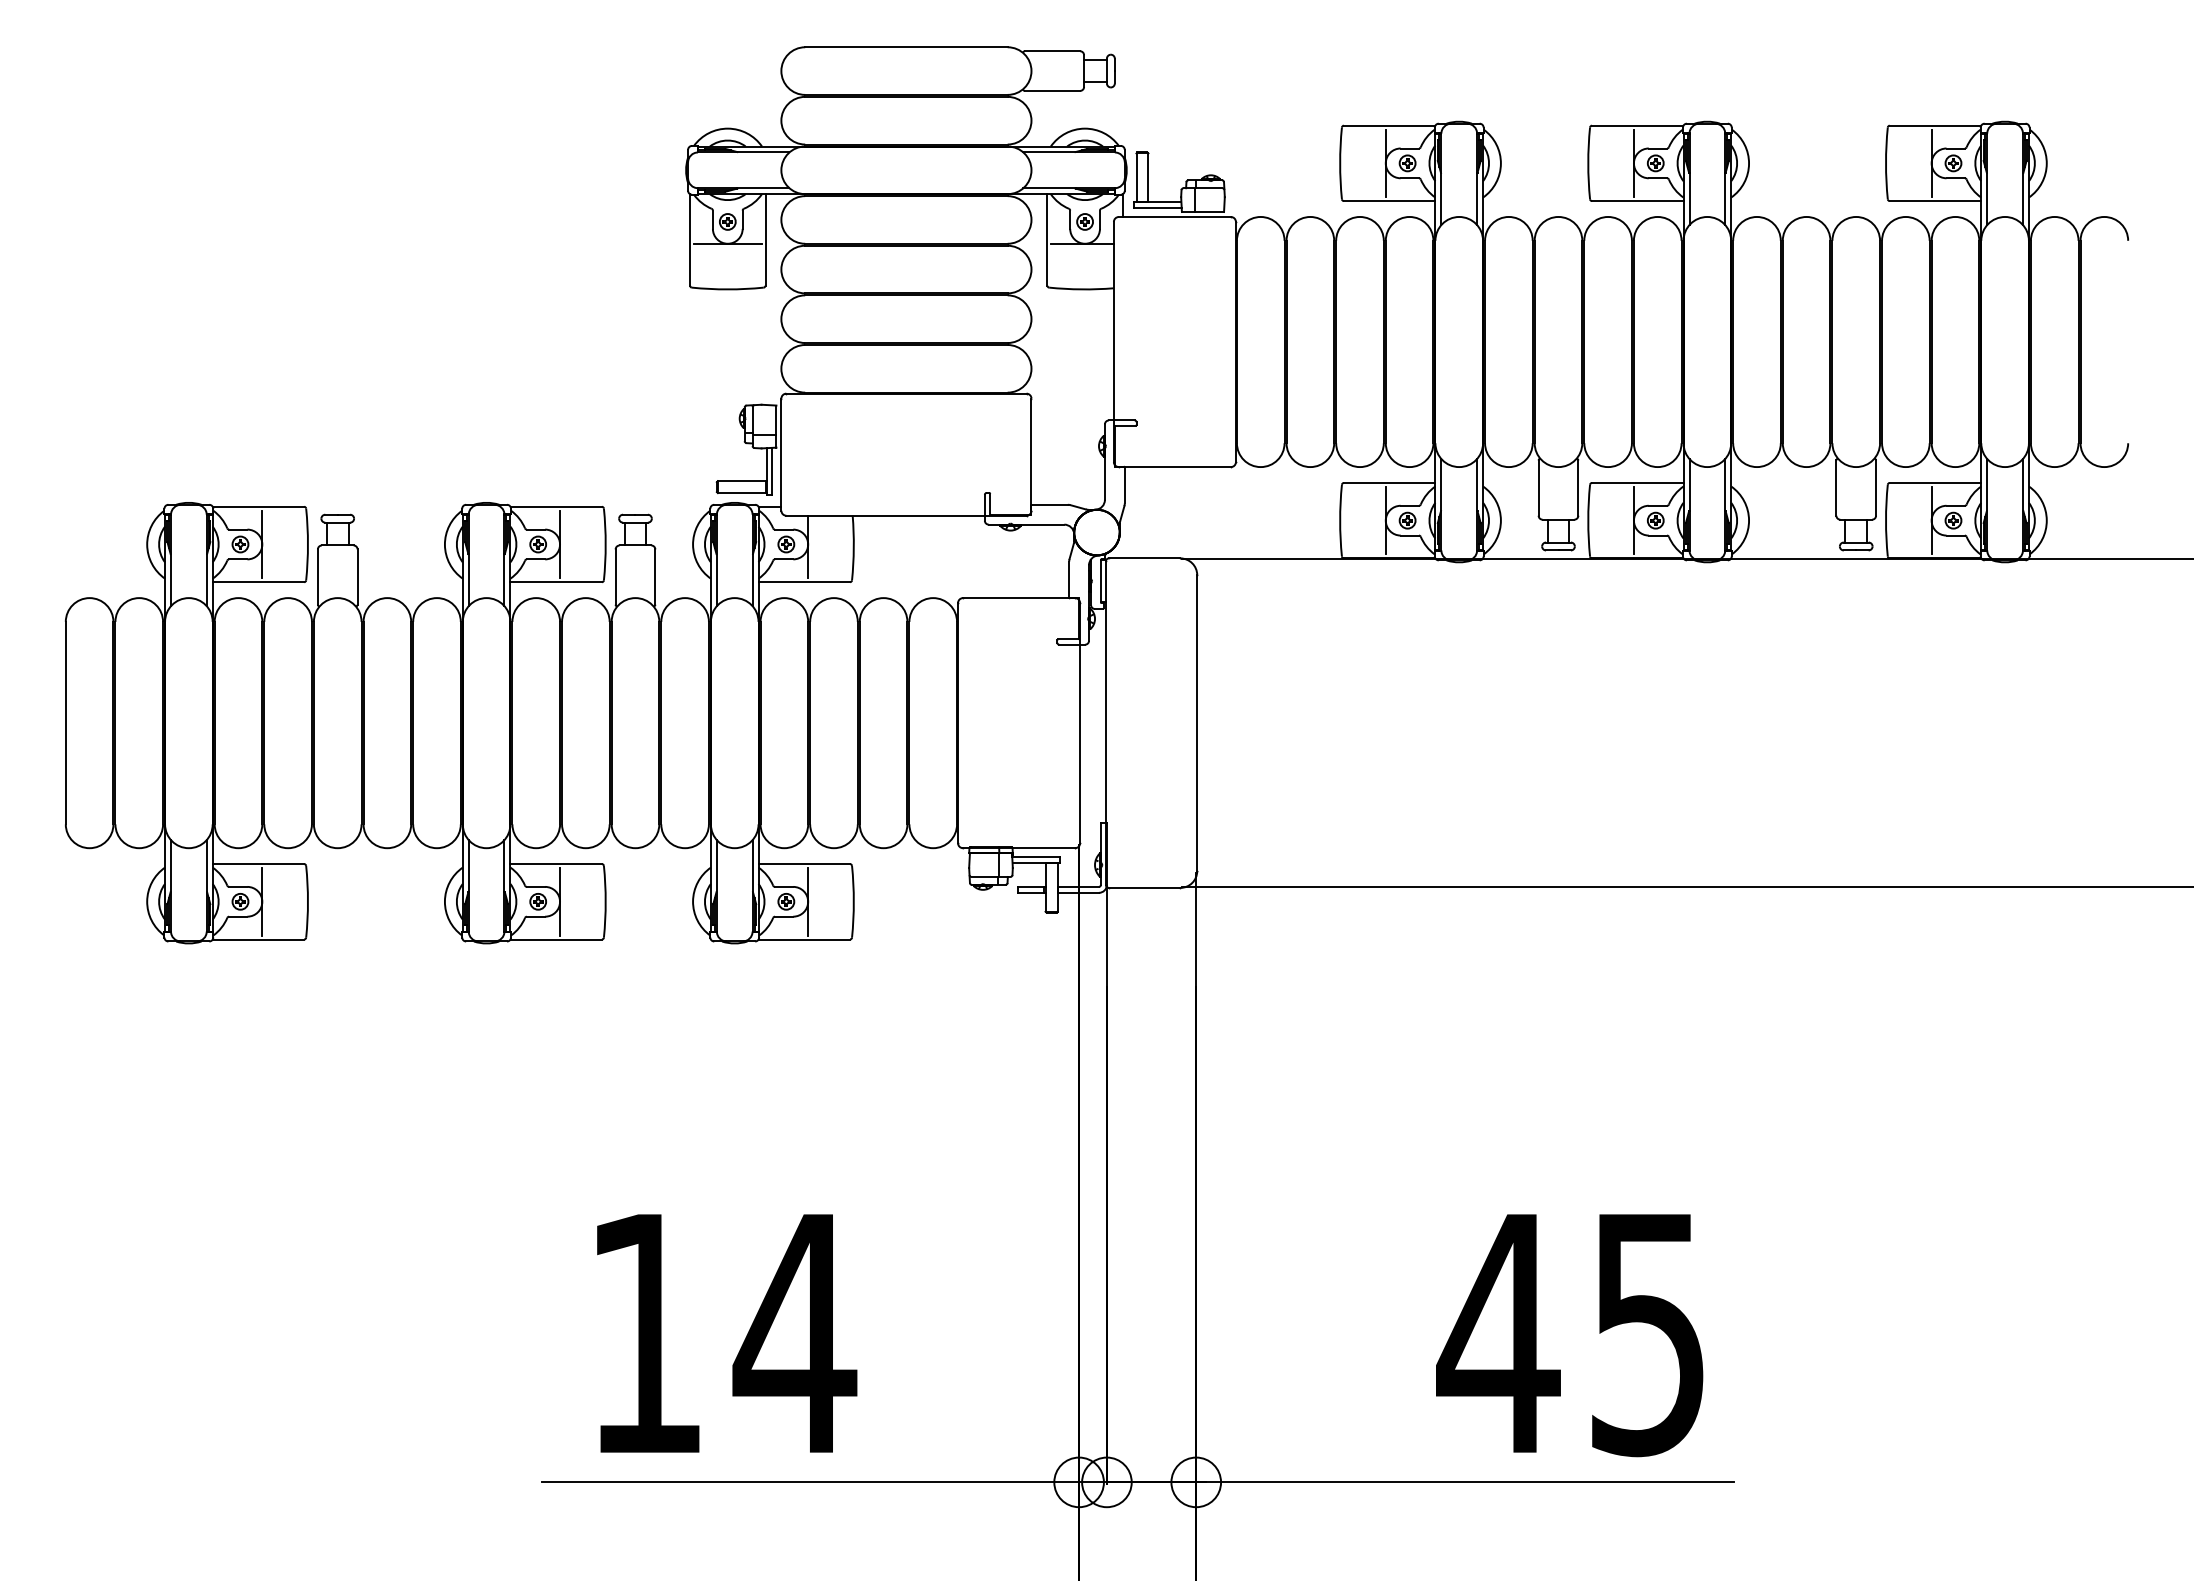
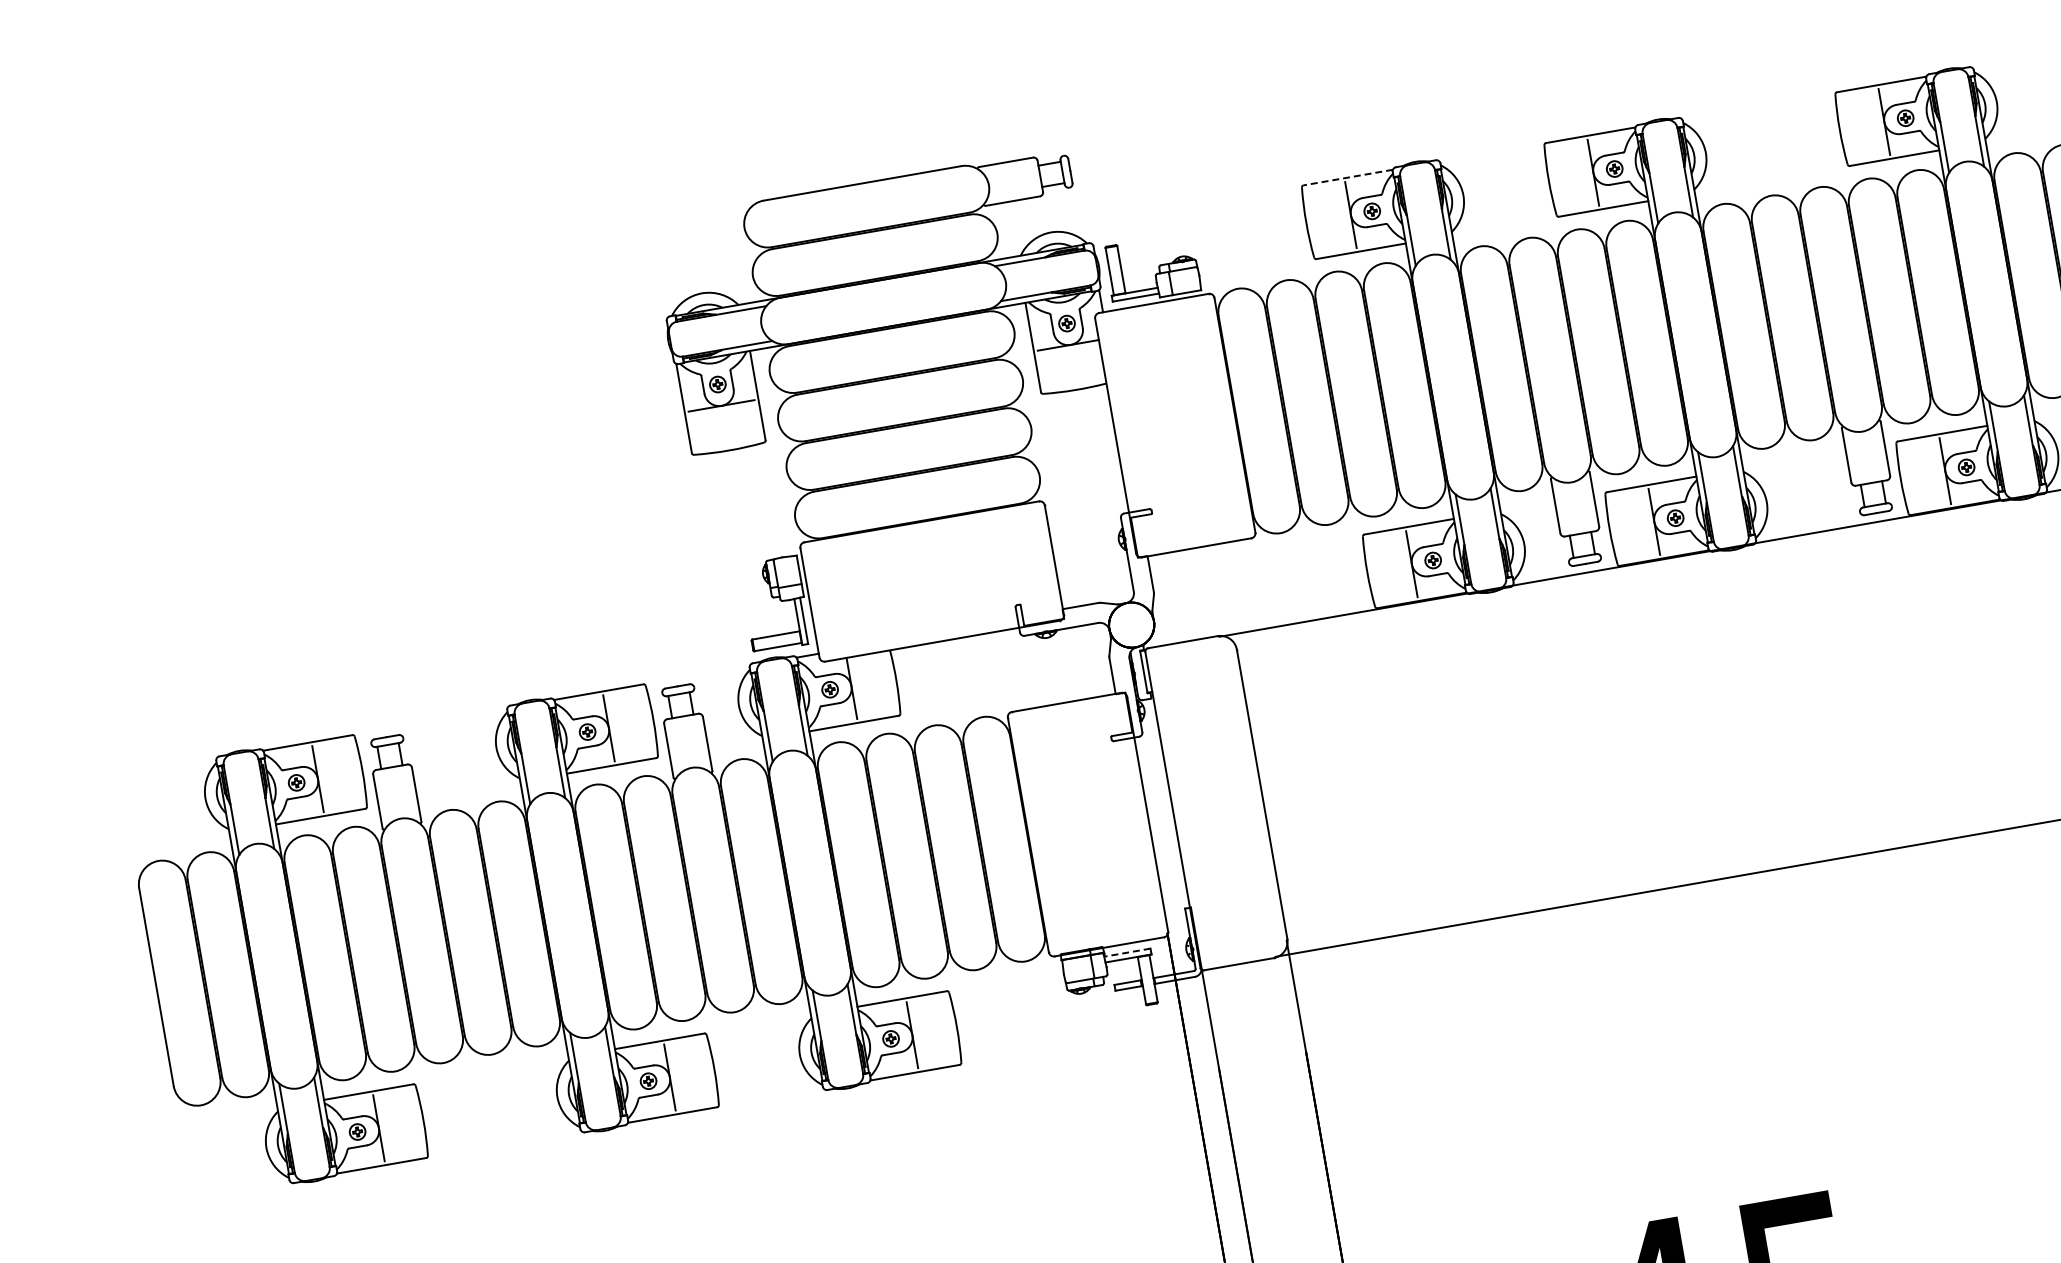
line: (1389, 125) -> (1348, 177), solid -> dashed
line: (1035, 857) -> (1126, 953), solid -> dashed

